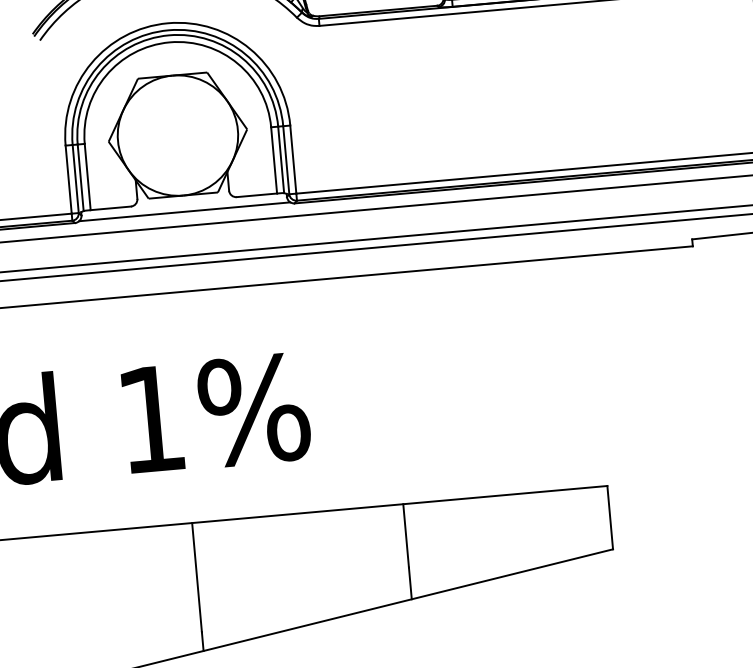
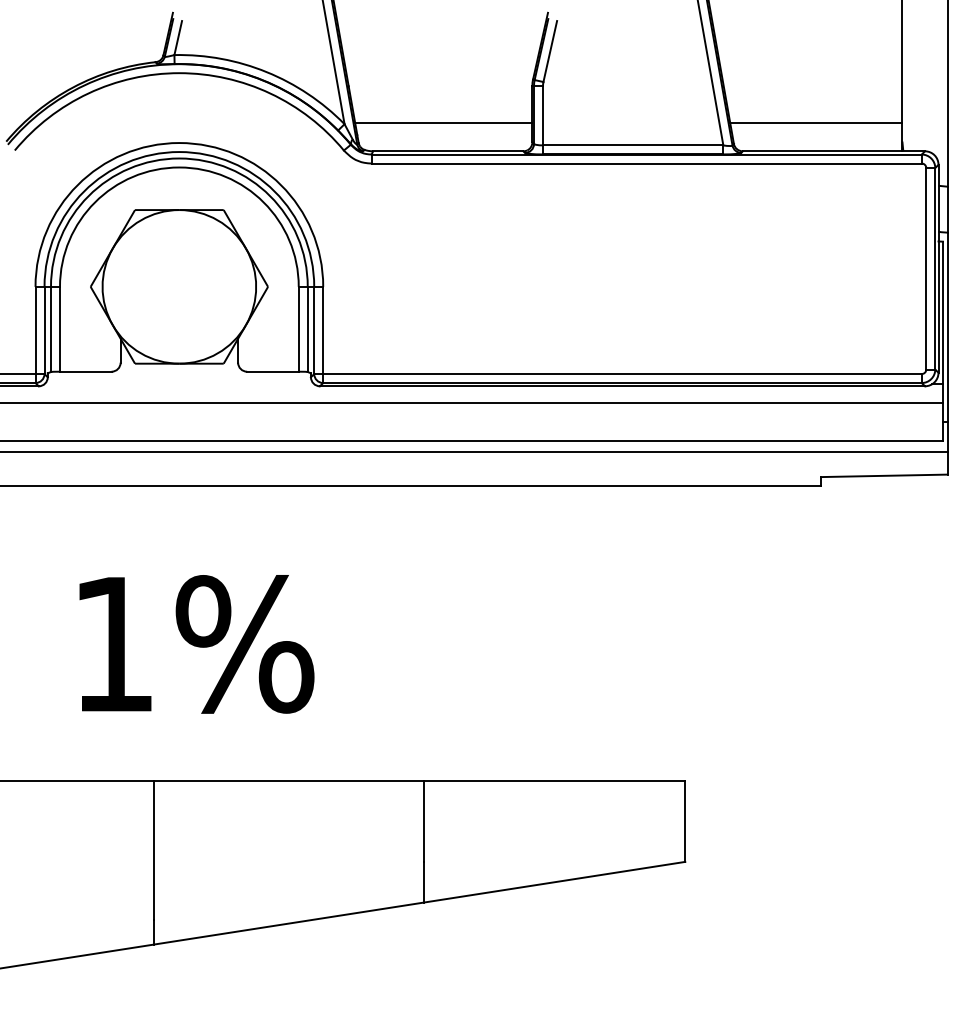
line: (184, 211) -> (179, 384), removed

